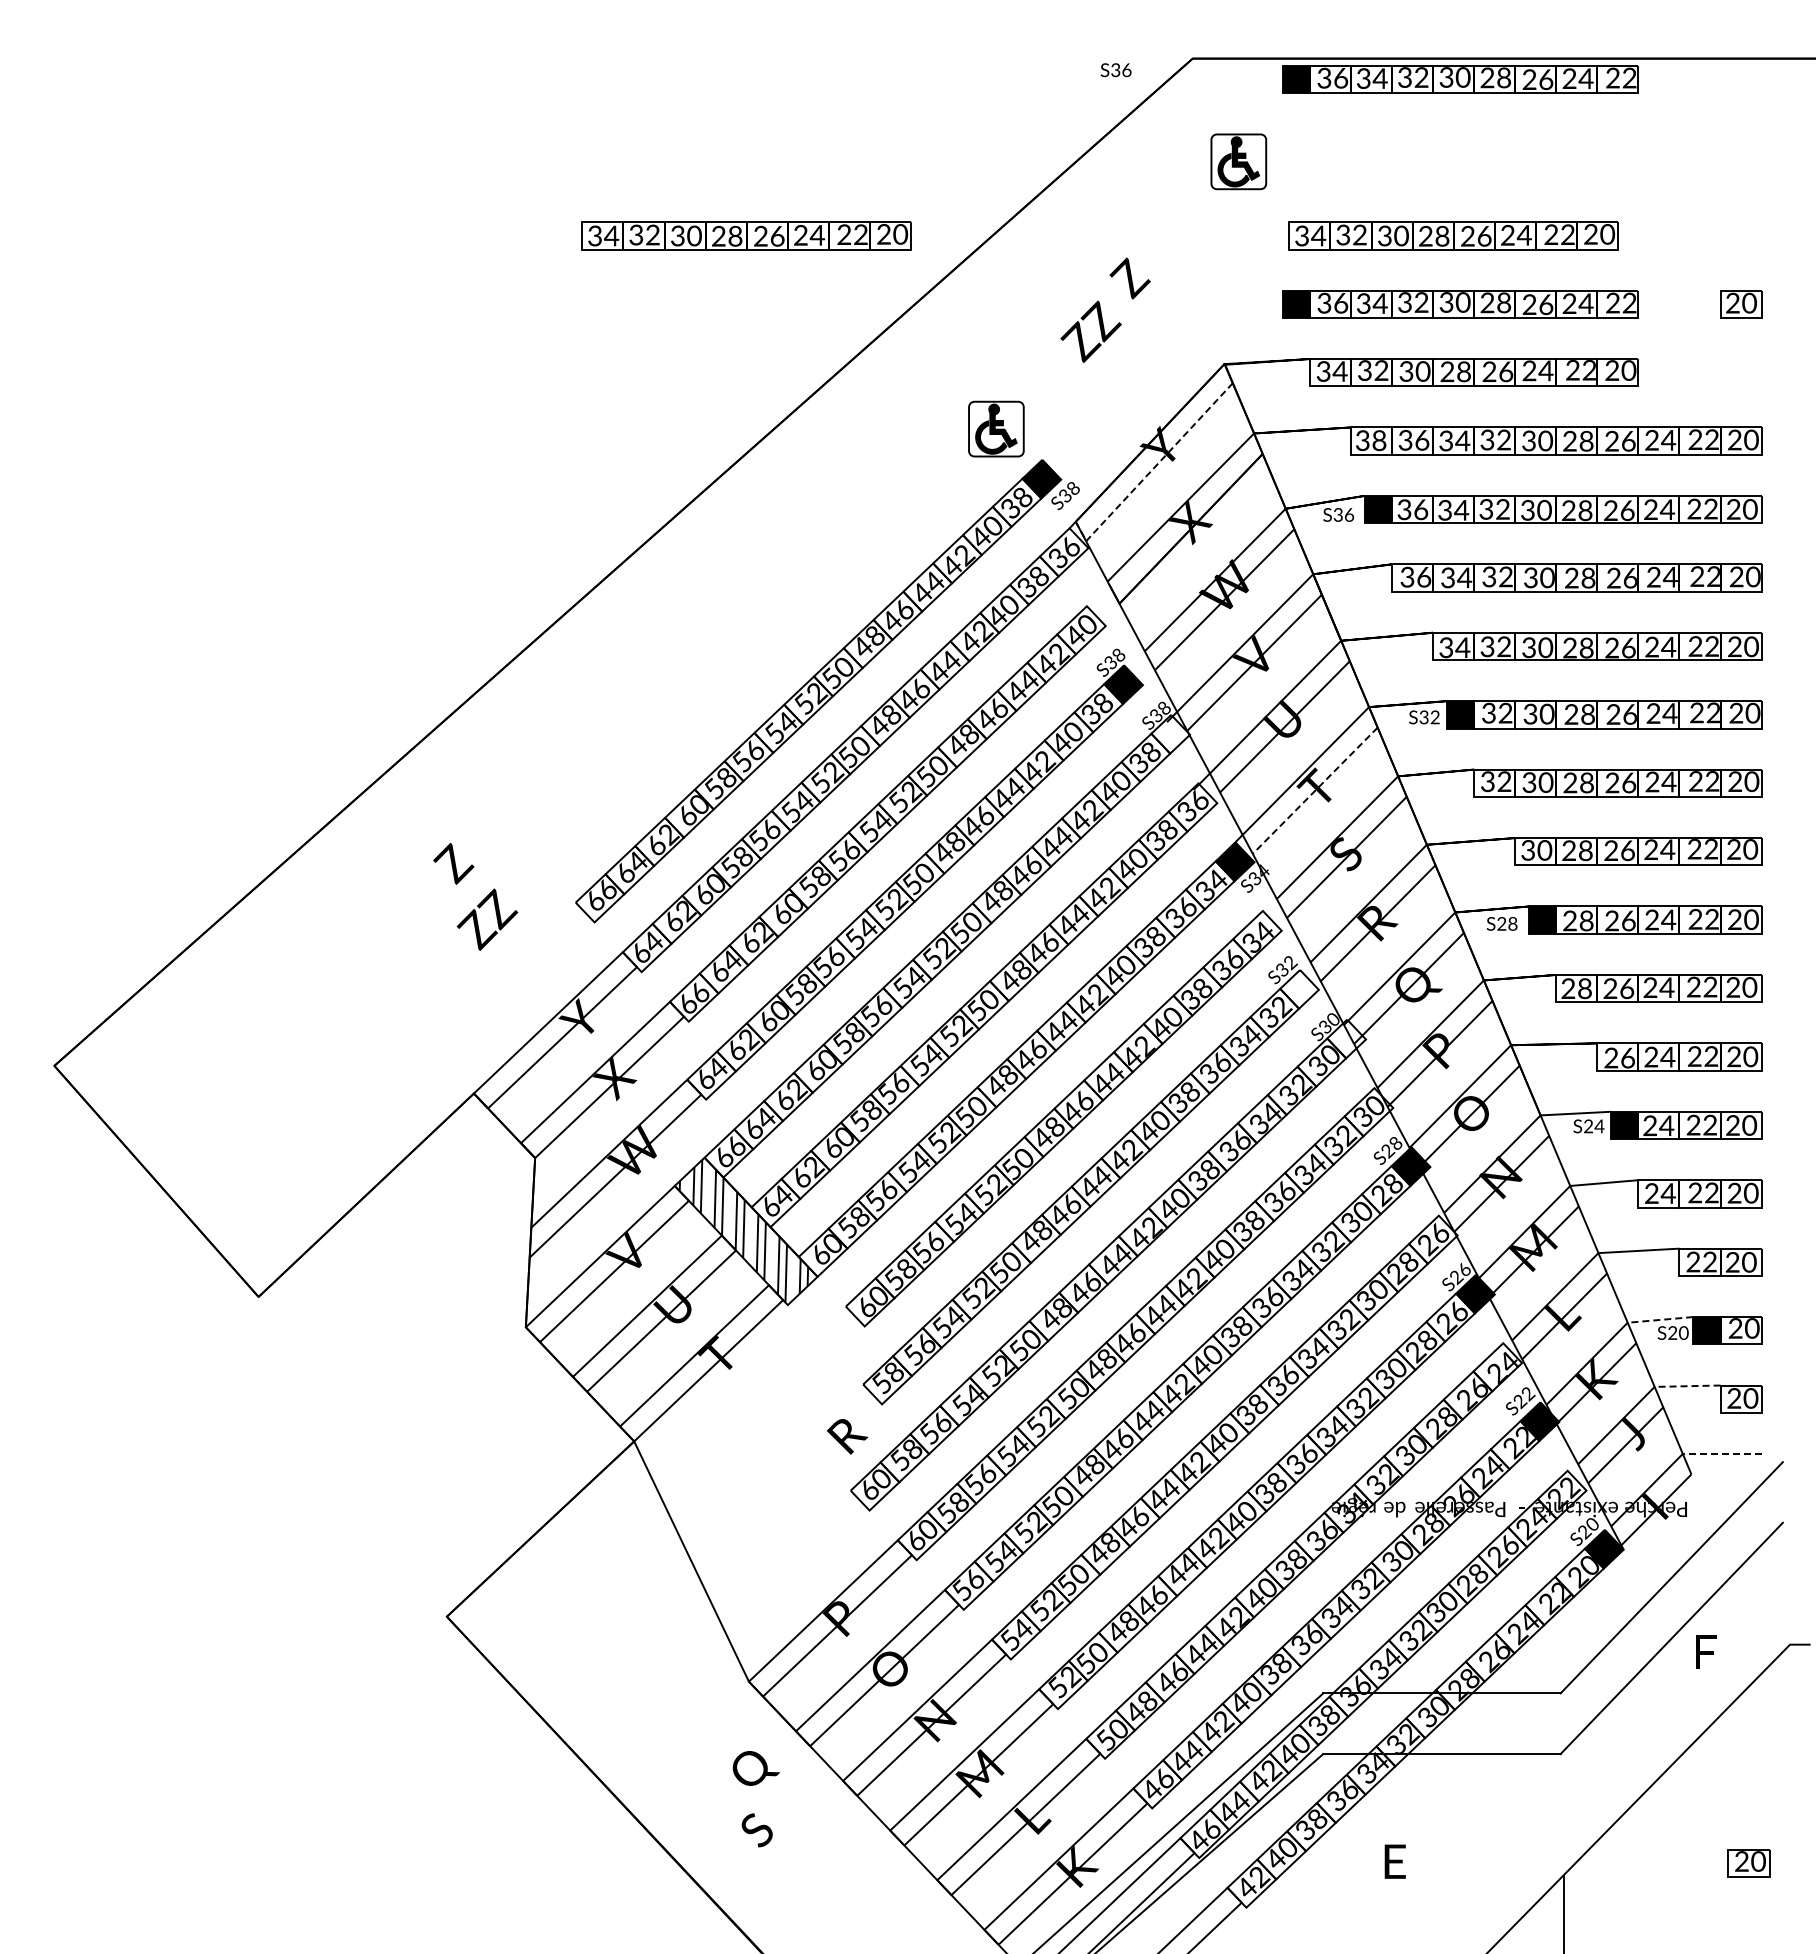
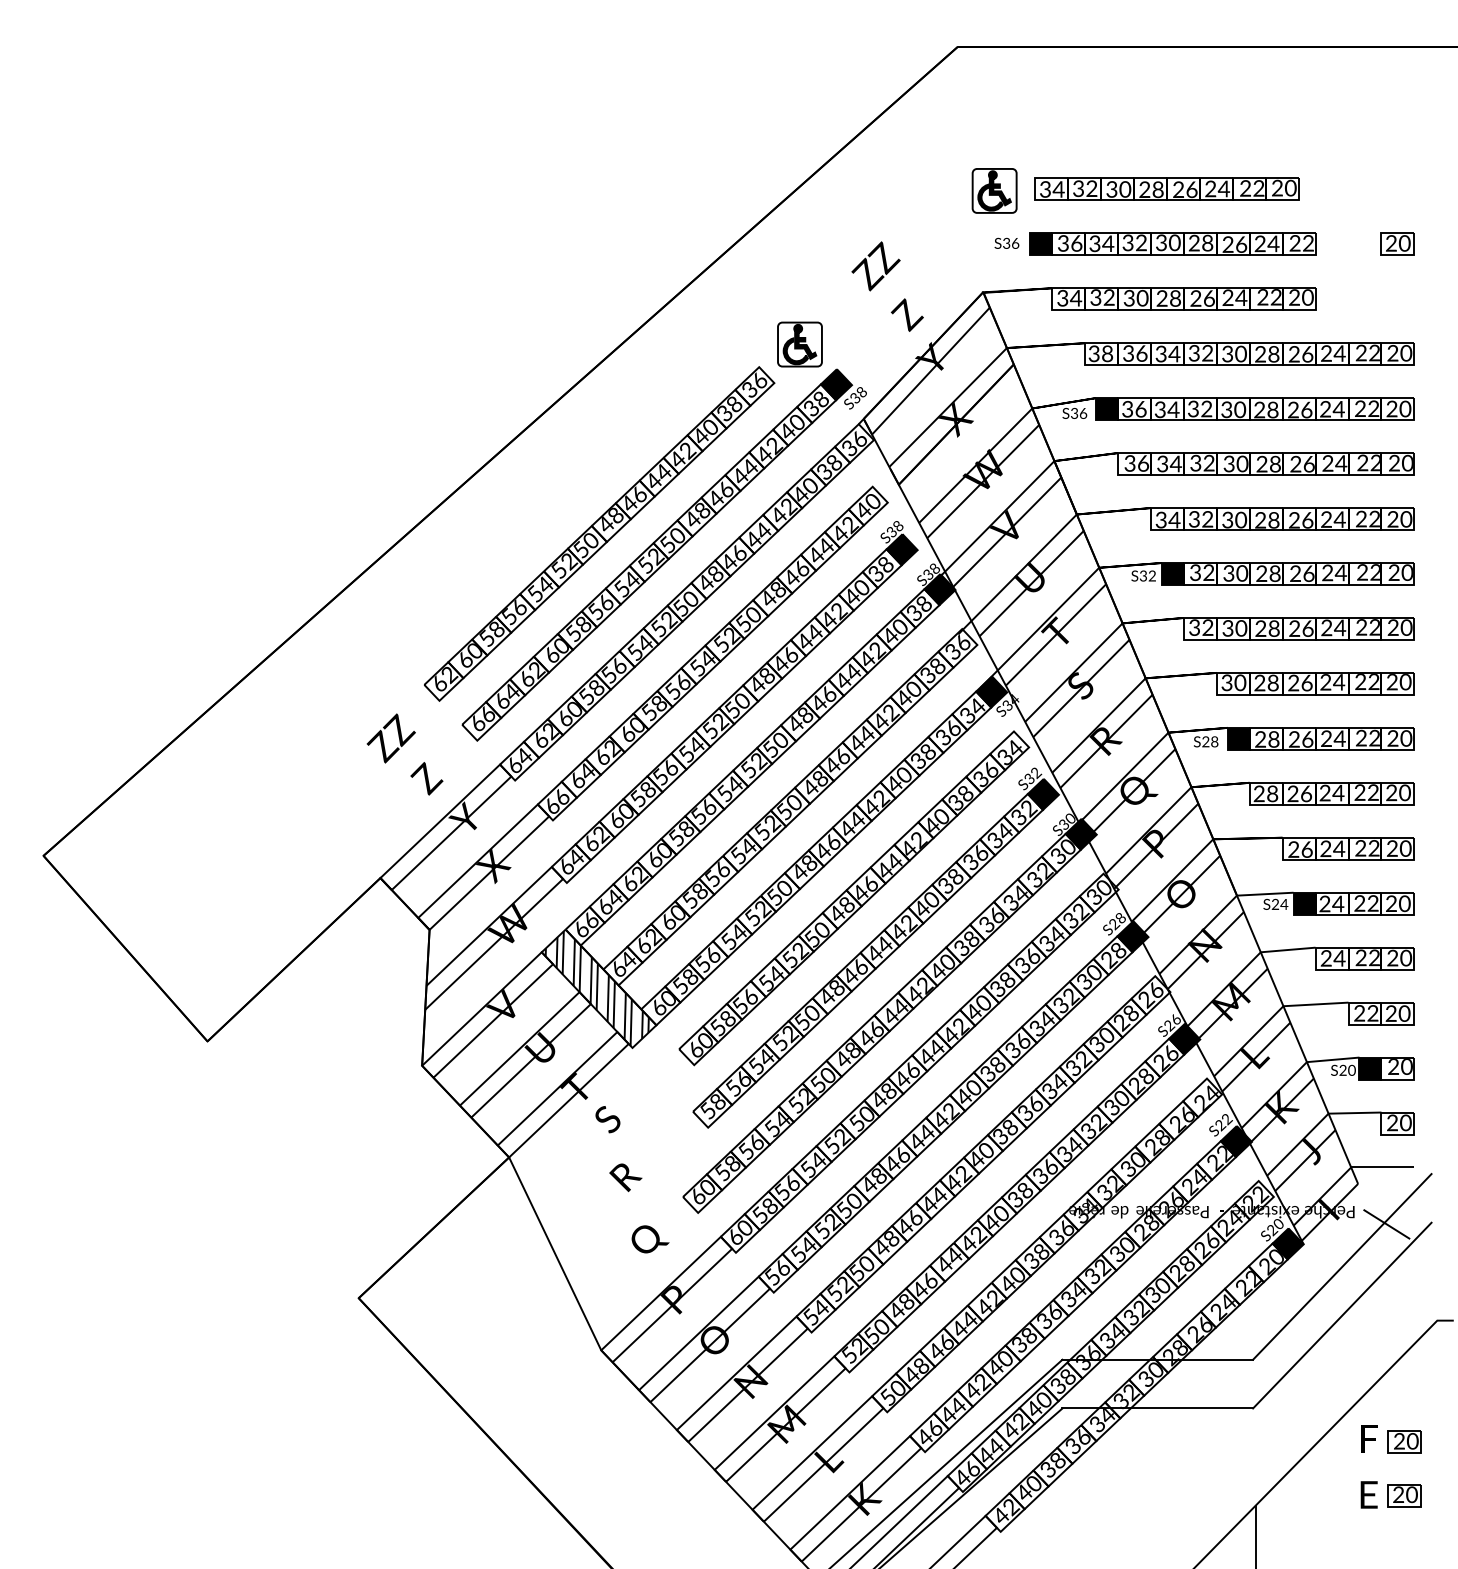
text: (1115, 70) -> (1006, 243), moved
part: (1460, 79) -> (1172, 63), removed
part: (1238, 161) -> (994, 190), moved
part: (746, 235) -> (599, 189), removed
text: (1129, 278) -> (906, 315), moved
line: (1151, 470) -> (924, 377), dashed -> solid
part: (746, 664) -> (599, 533), added
fill: (1170, 733) -> (939, 588), added
line: (1315, 790) -> (1056, 634), dashed -> solid
text: (453, 863) -> (426, 778), moved
fill: (1299, 989) -> (1043, 794), added
fill: (1346, 1038) -> (1081, 833), added
line: (1660, 1319) -> (1333, 1059), dashed -> solid
line: (1687, 1386) -> (1354, 1113), dashed -> solid
text: (847, 1436) -> (625, 1177), moved
line: (1721, 1453) -> (1382, 1167), dashed -> solid
line: (1727, 1524) -> (1387, 1224), added
text: (1706, 1651) -> (1370, 1438), moved
text: (755, 1768) -> (649, 1239), moved
part: (1748, 1795) -> (1403, 1441), added
text: (756, 1830) -> (607, 1119), moved
text: (1394, 1861) -> (1368, 1494), moved

